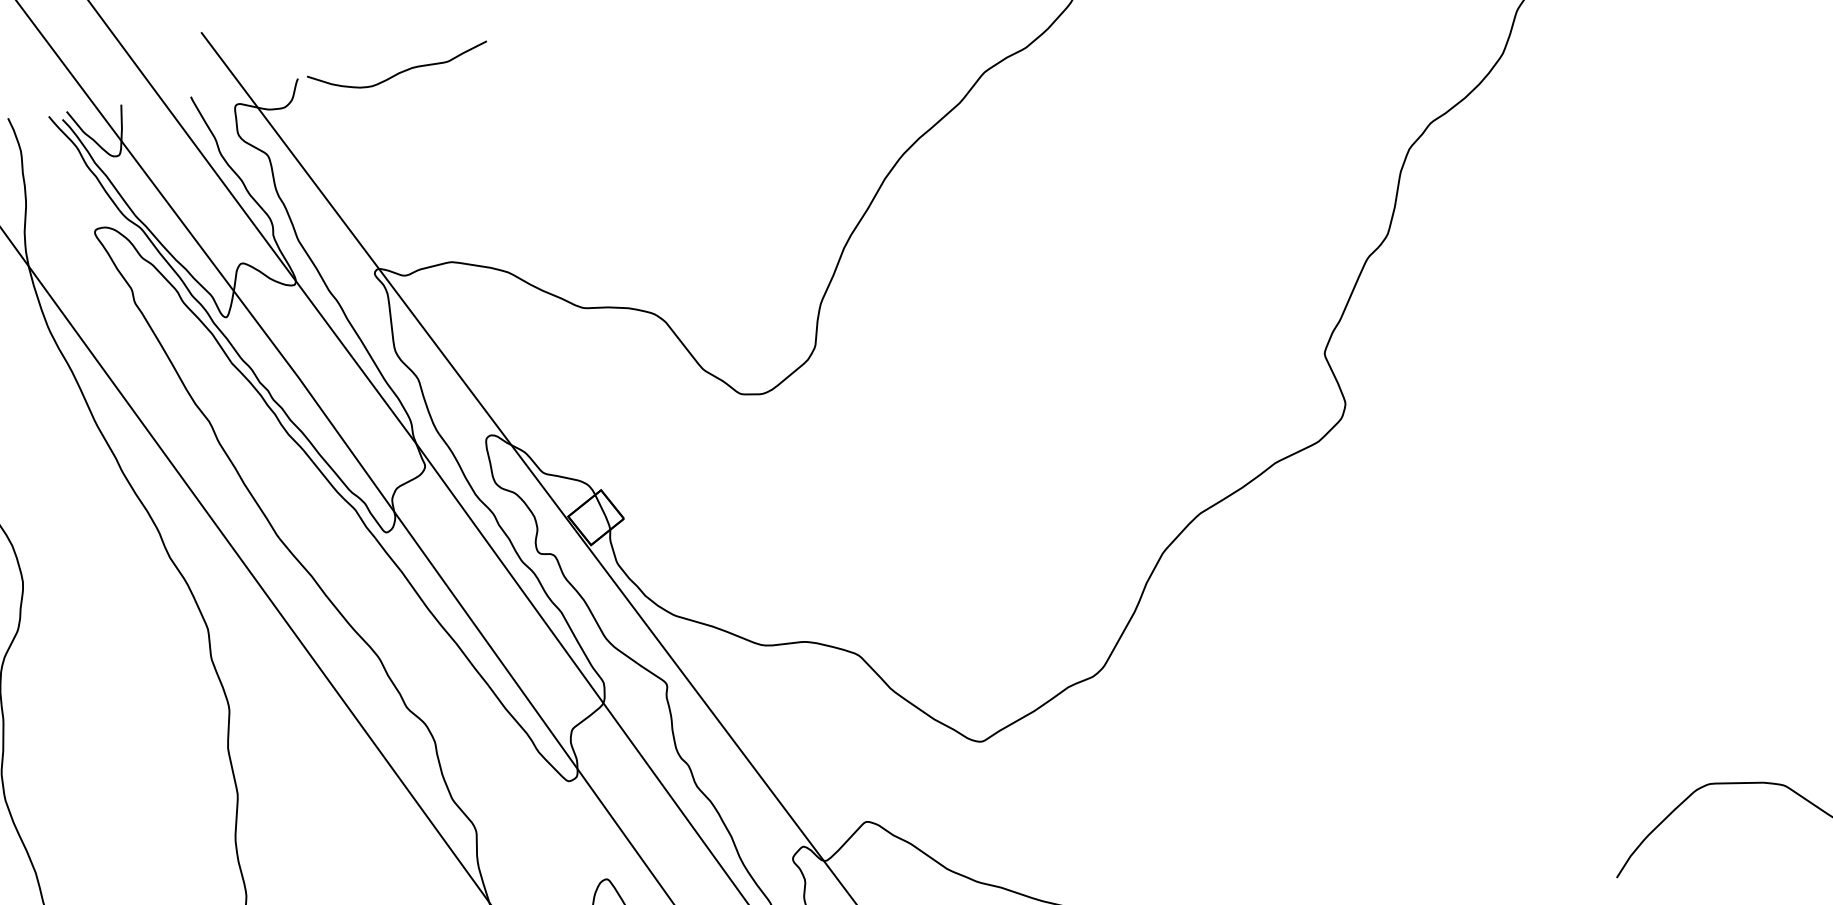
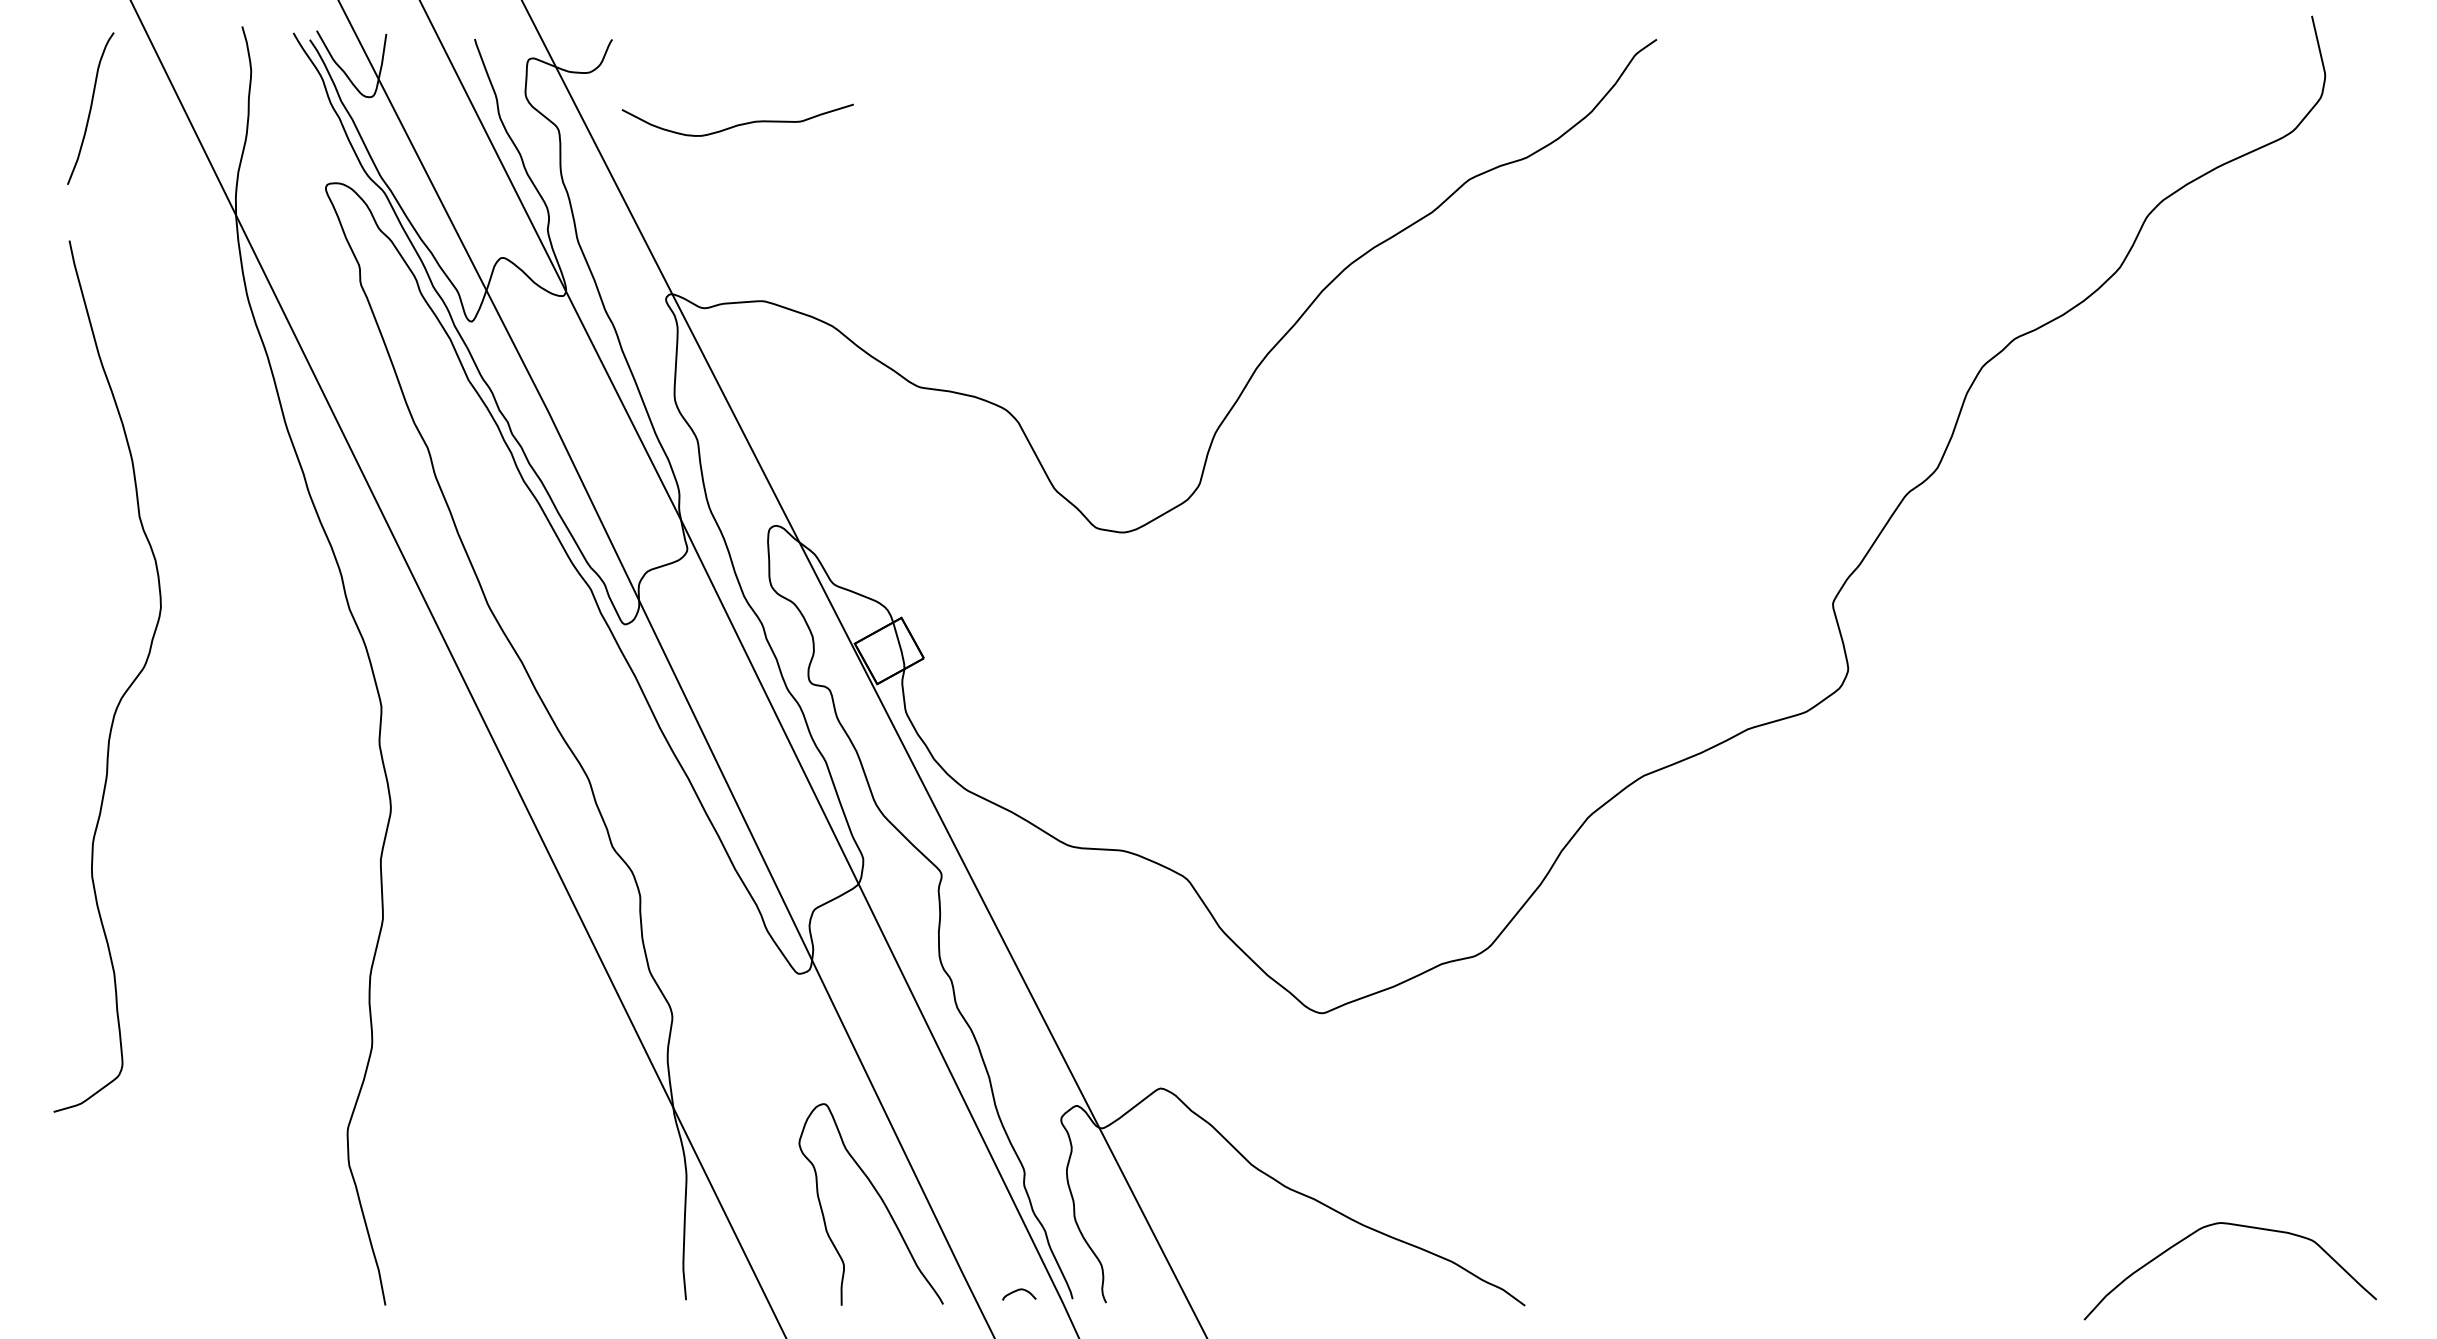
curve: (401, 71) -> (740, 123), moved

